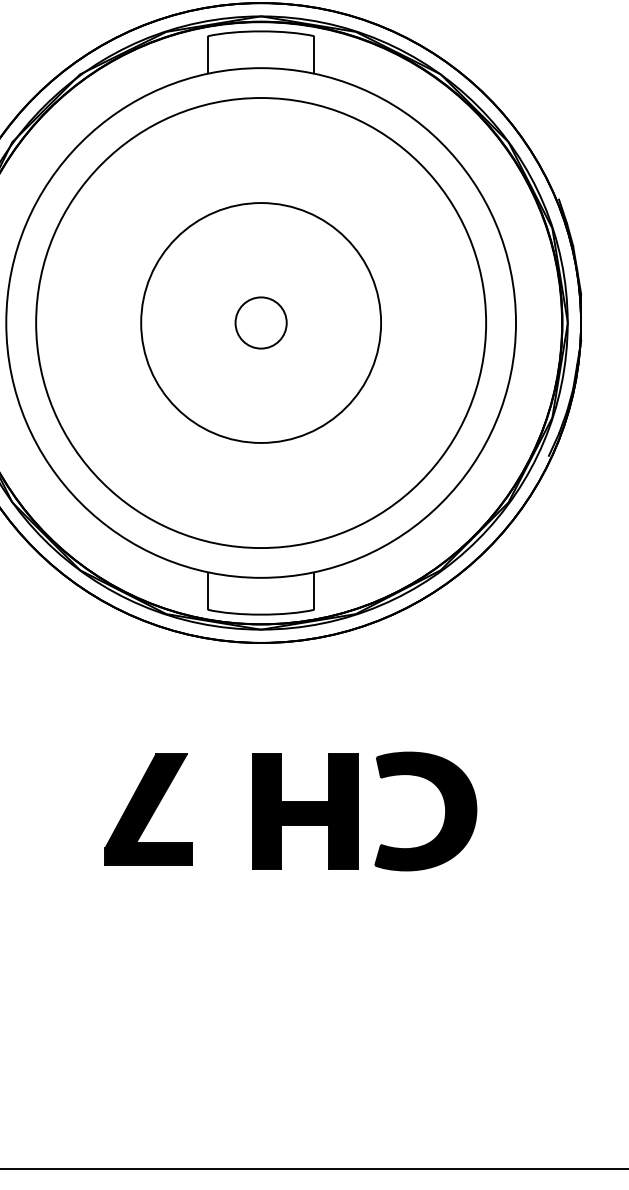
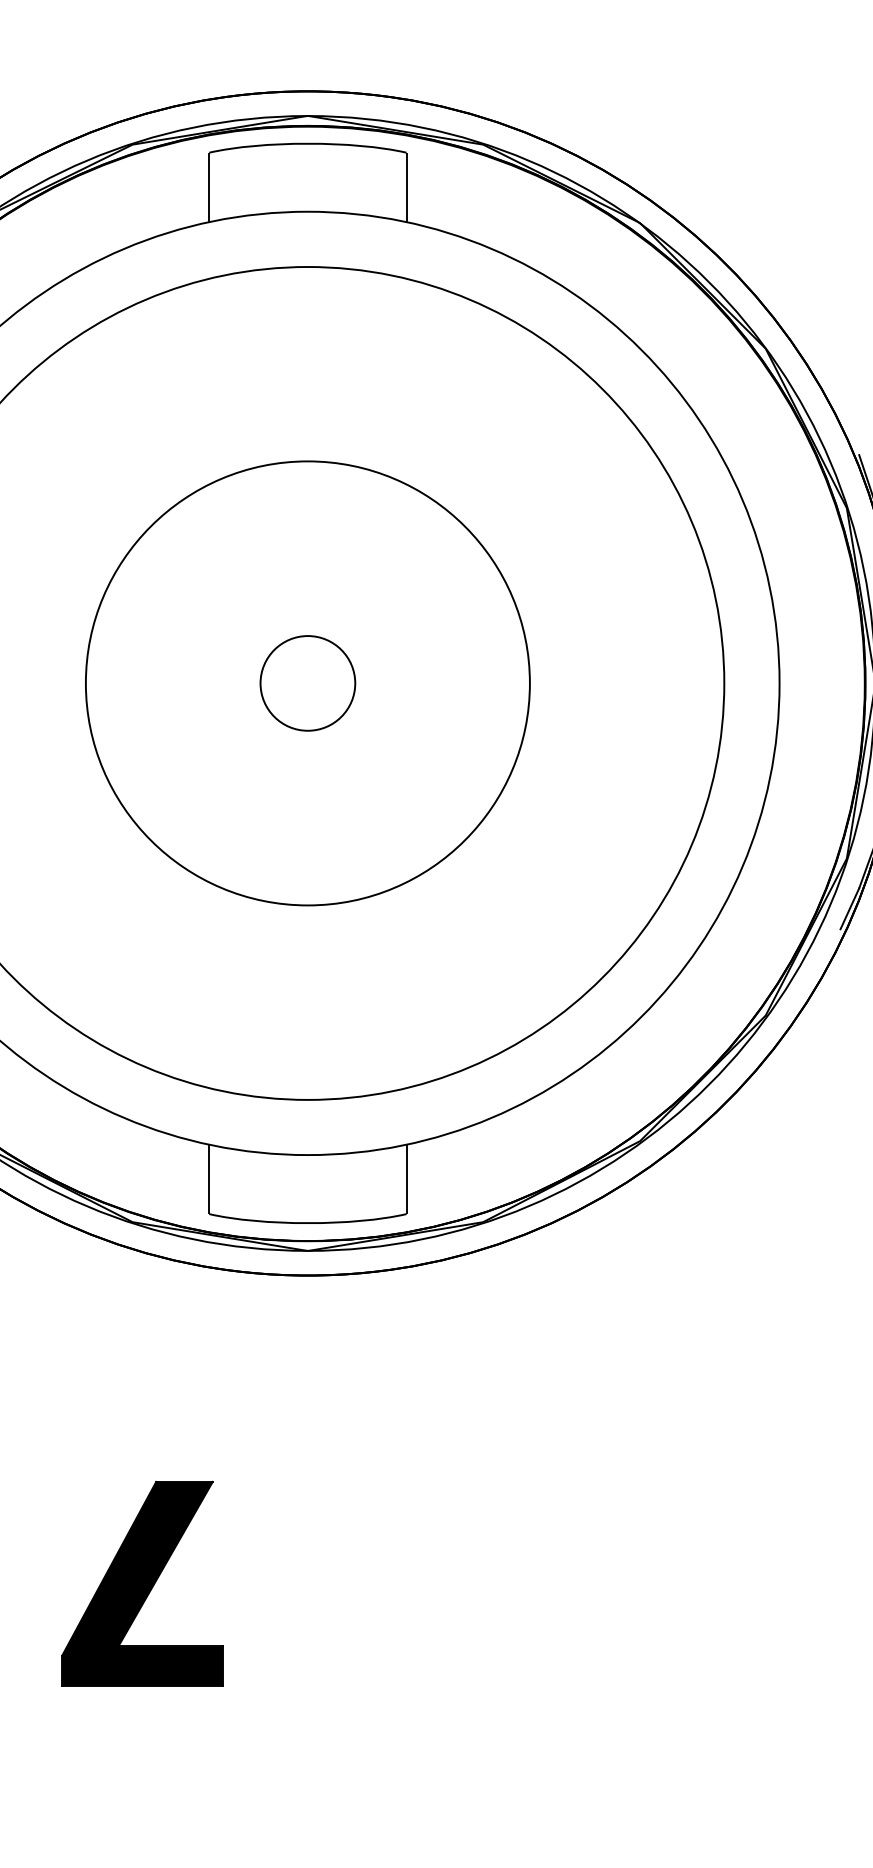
part: (444, 806) -> (647, 1578), removed
part: (148, 809) -> (141, 1583), moved
part: (305, 811) -> (389, 1587), removed

